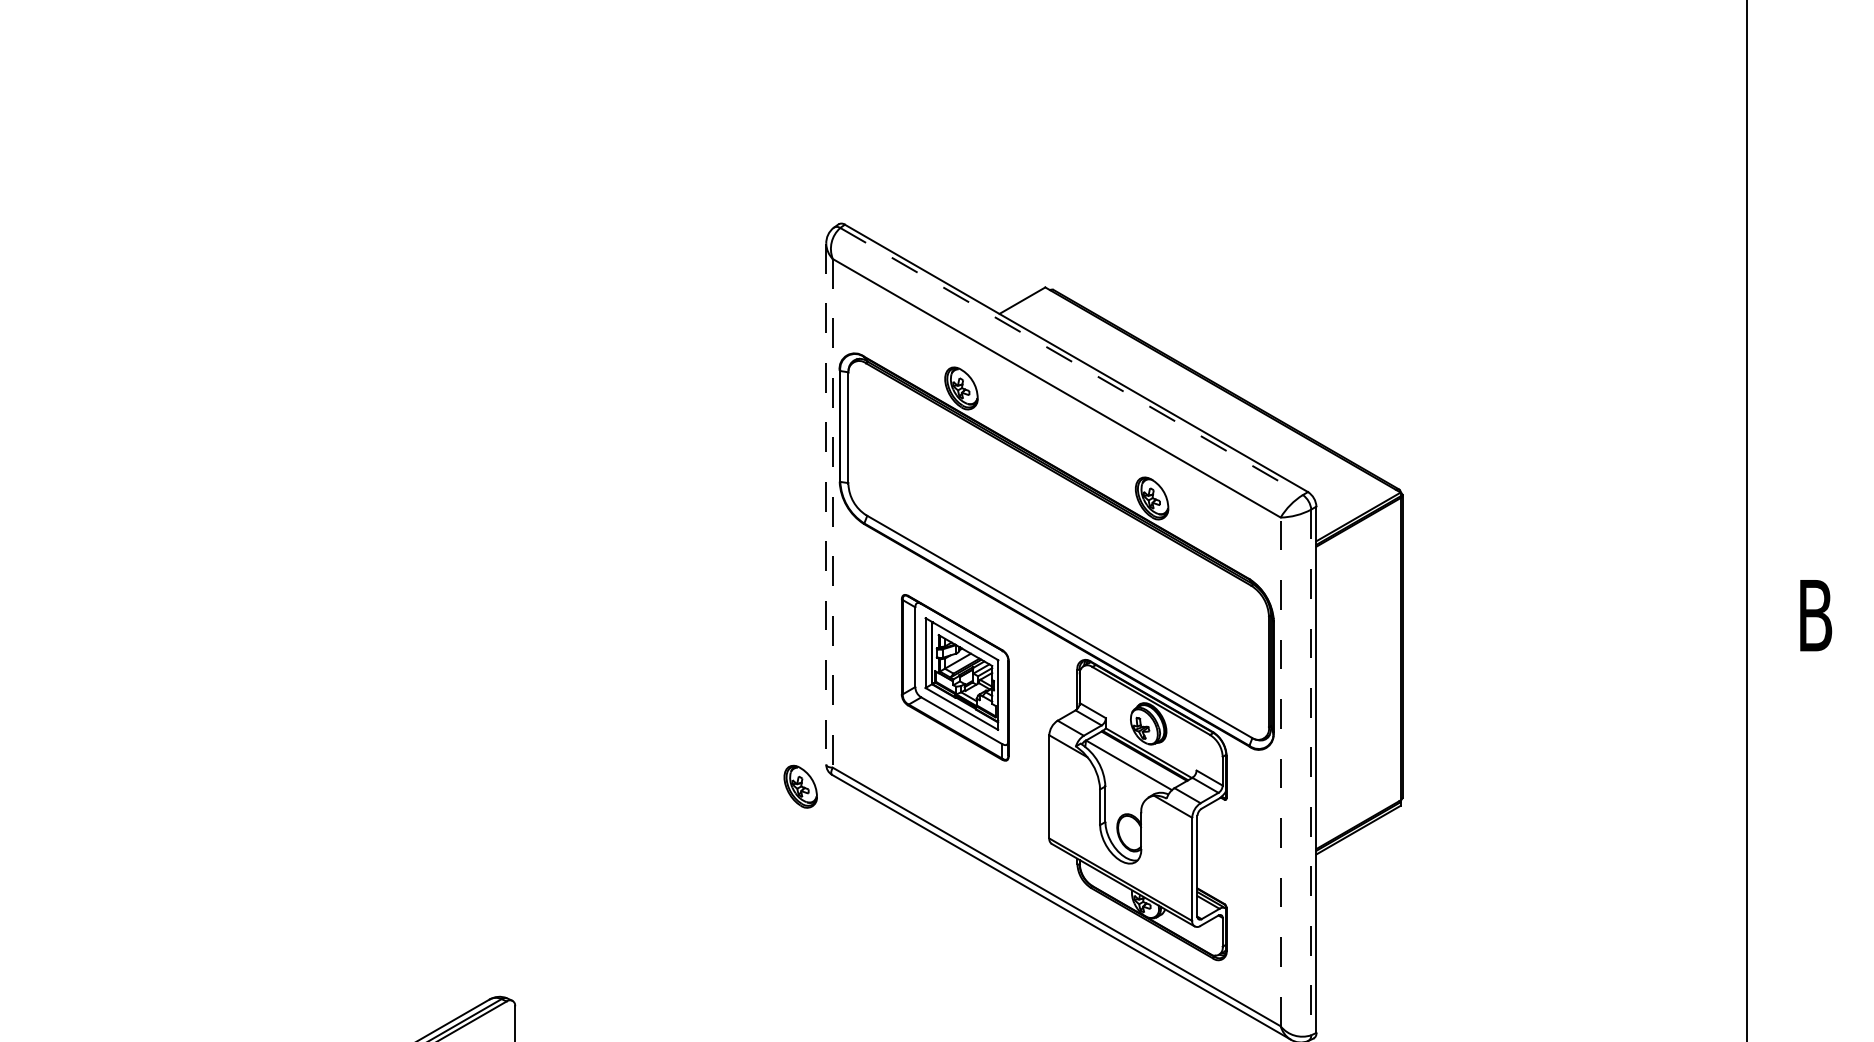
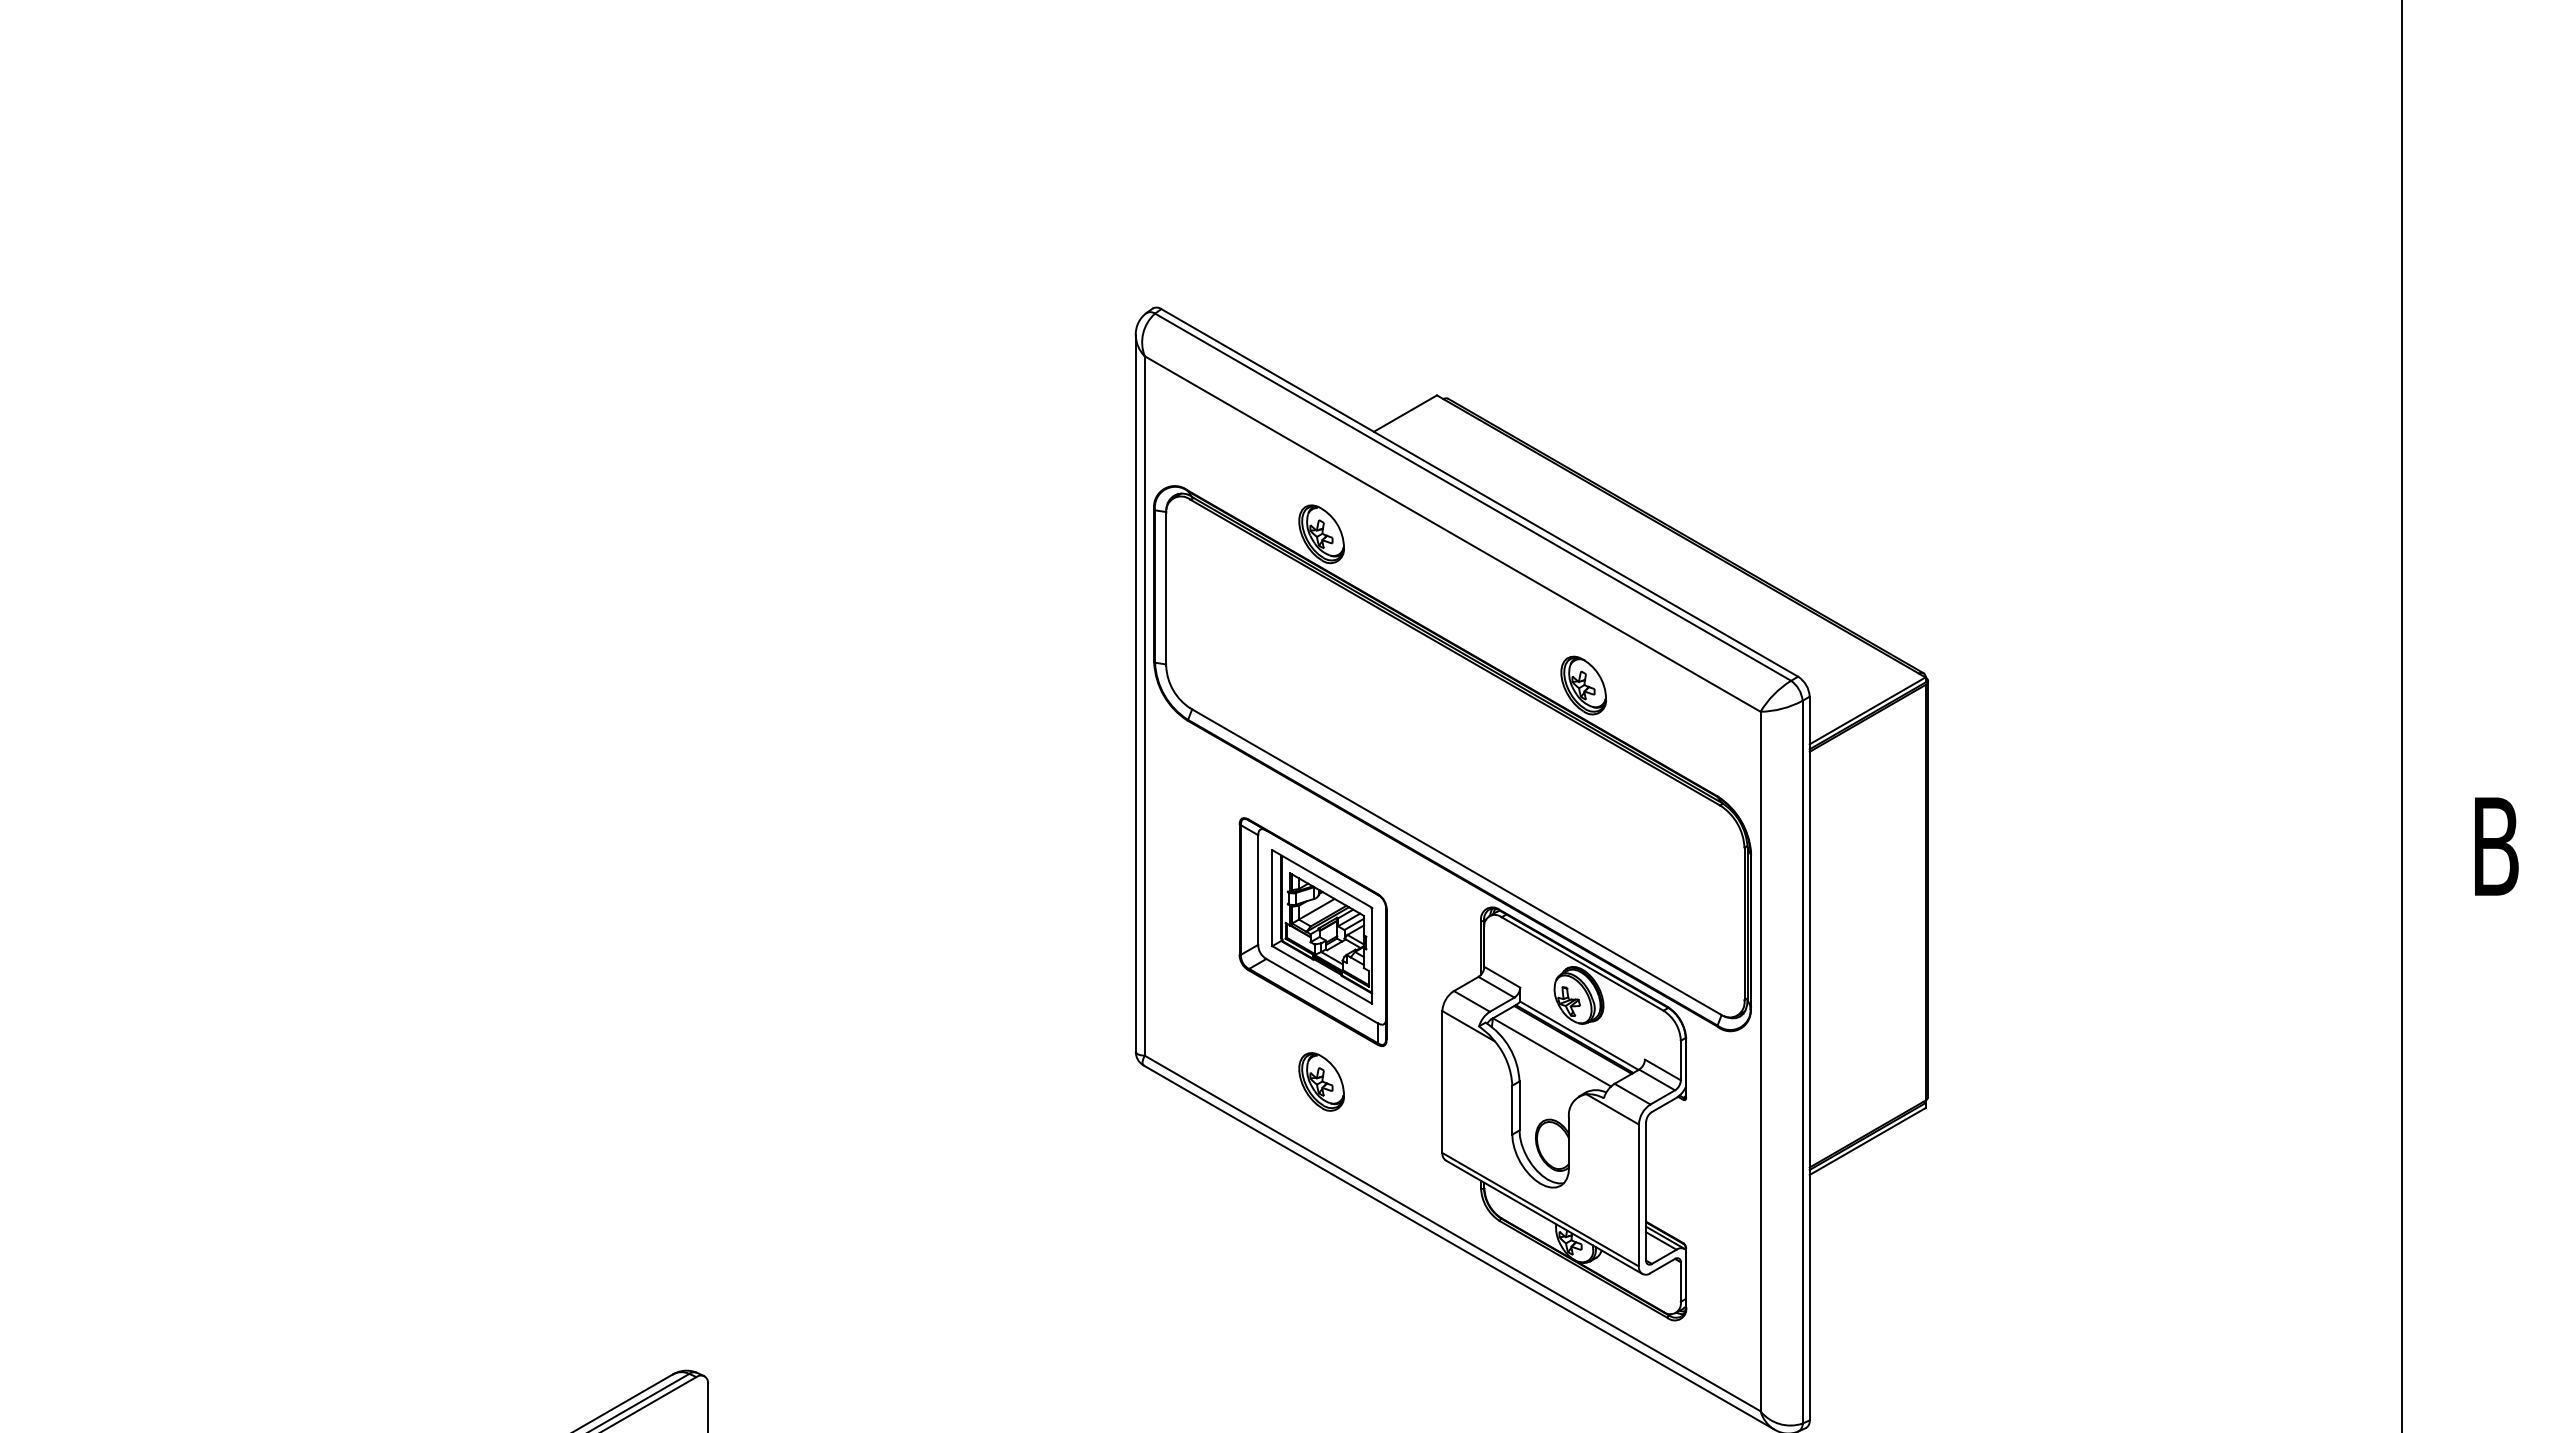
line: (1071, 361) -> (1473, 497), dashed -> solid
line: (826, 504) -> (1135, 693), dashed -> solid
line: (832, 512) -> (1144, 705), dashed -> solid
line: (1280, 771) -> (1760, 1061), dashed -> solid
line: (1311, 772) -> (1802, 1062), dashed -> solid
part: (800, 786) -> (1321, 1081), moved

